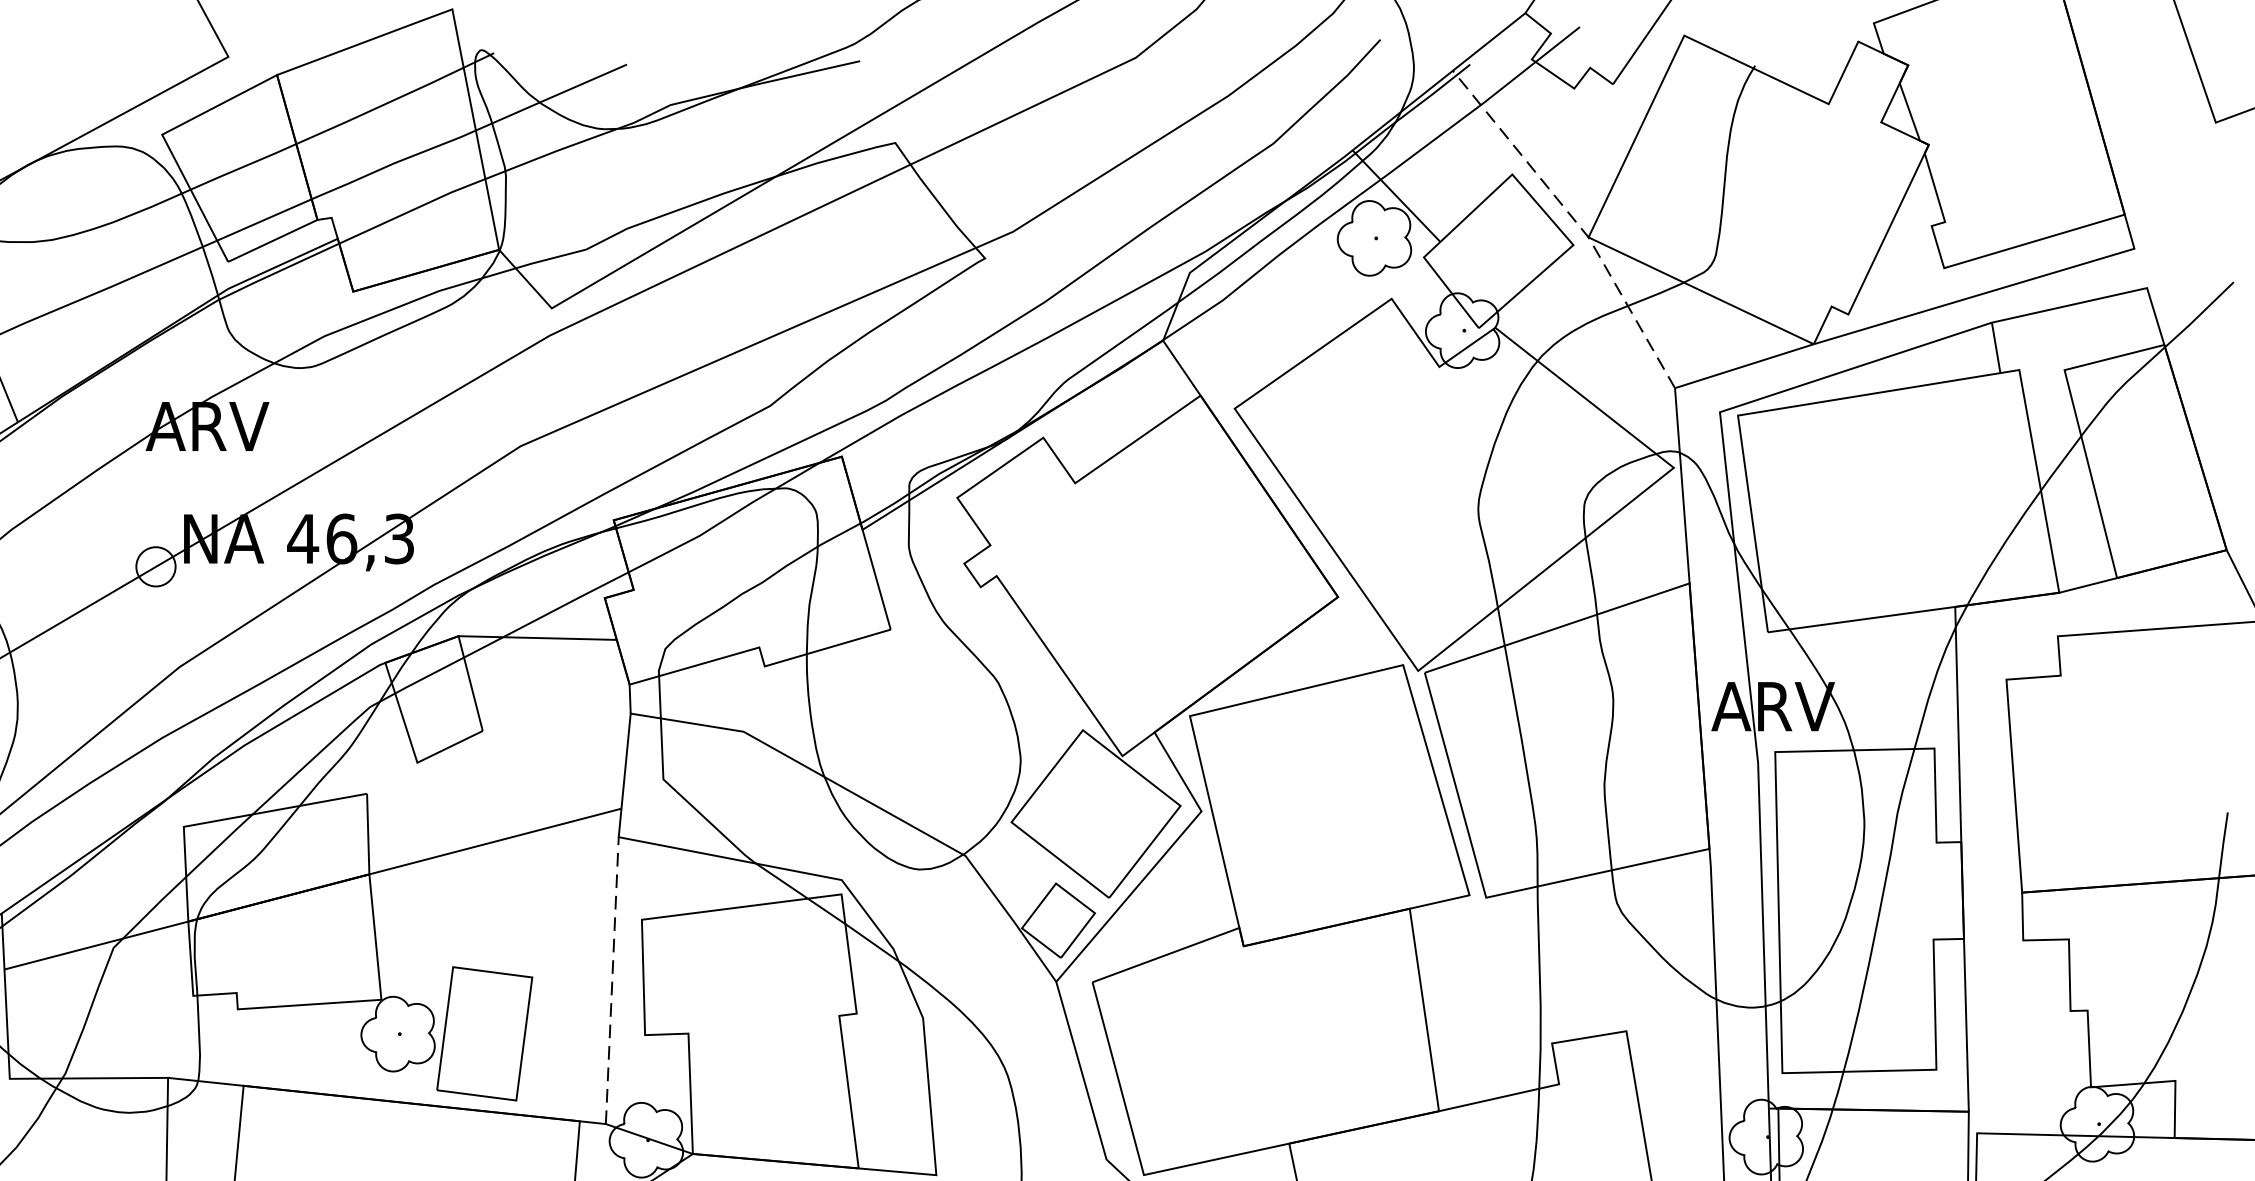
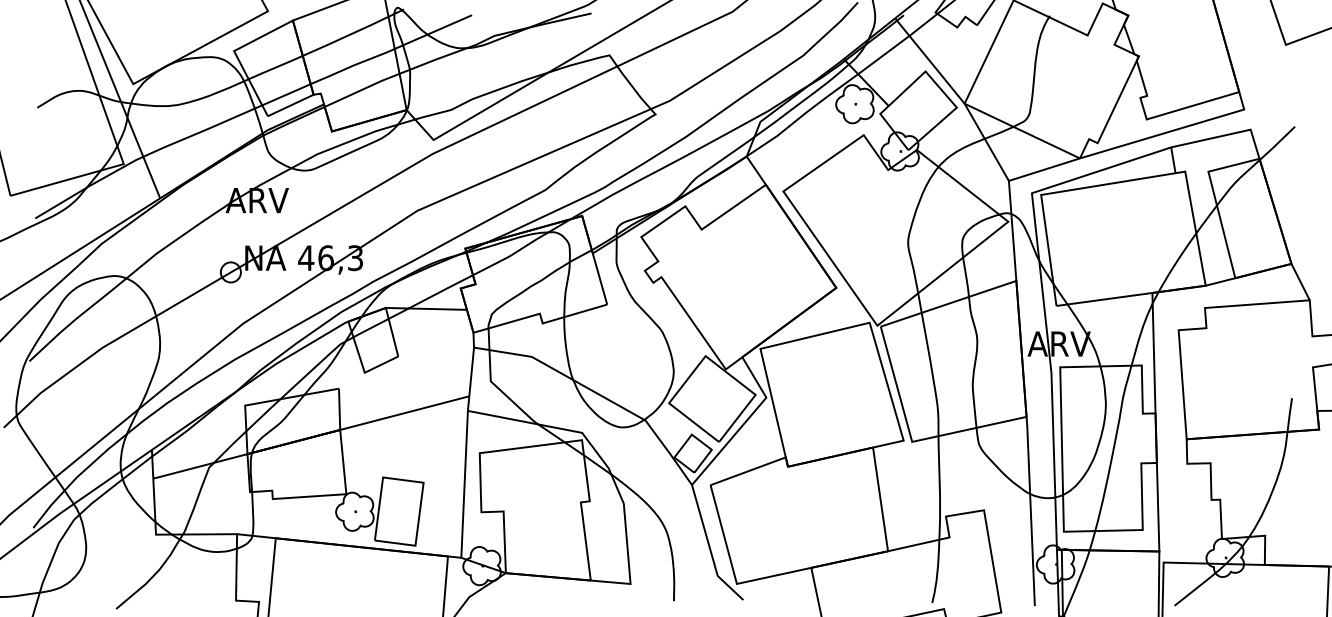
line: (1576, 223) -> (958, 96), dashed -> solid
line: (612, 980) -> (464, 484), dashed -> solid

